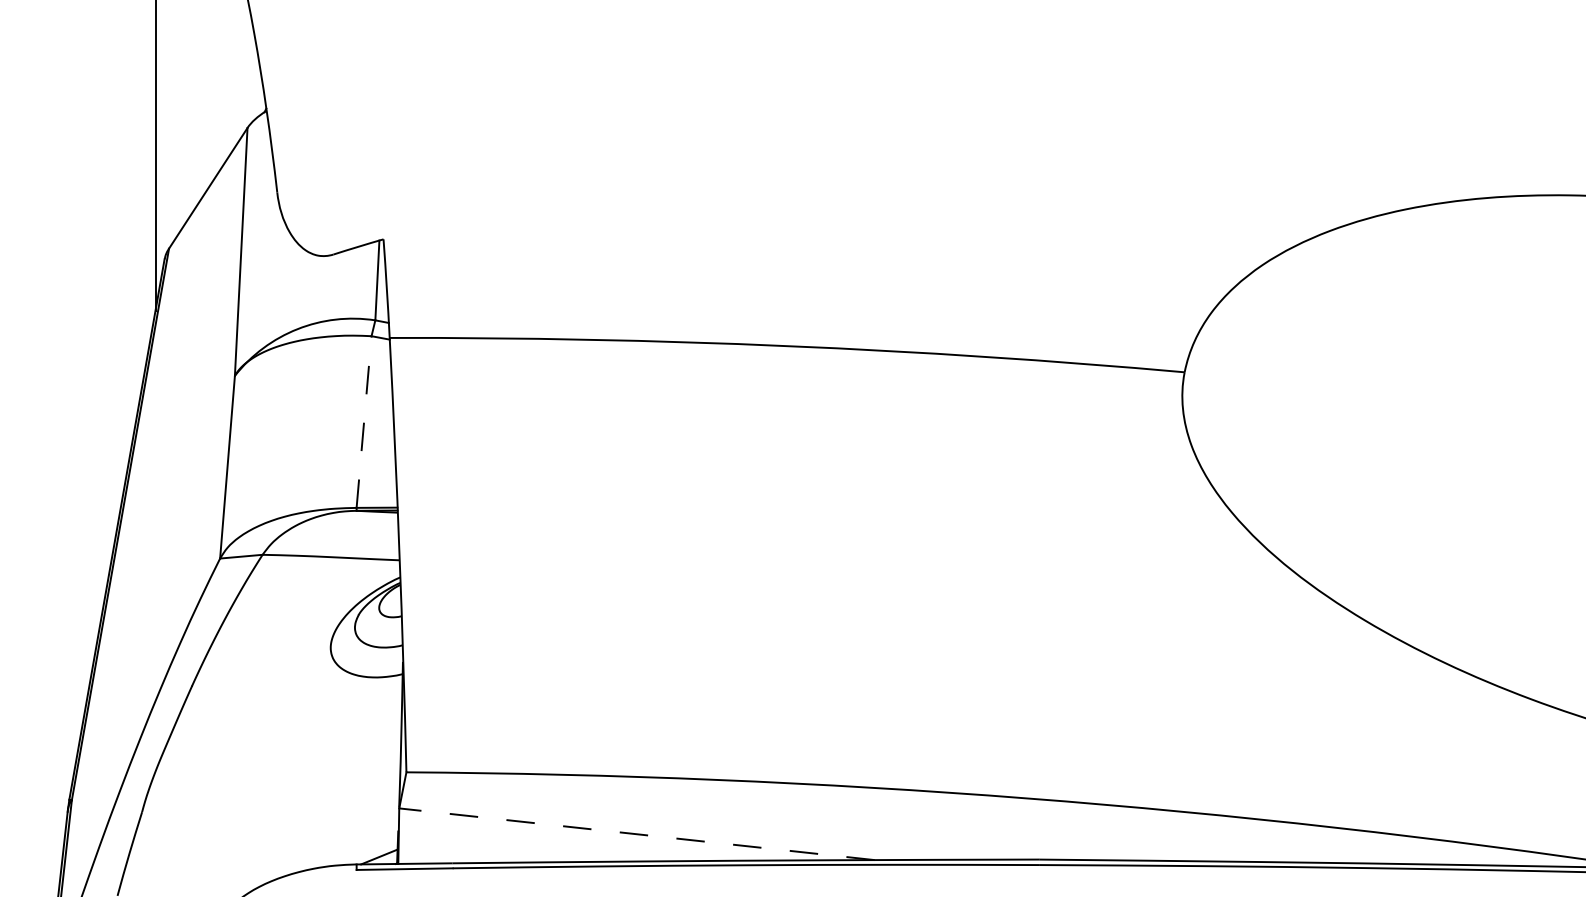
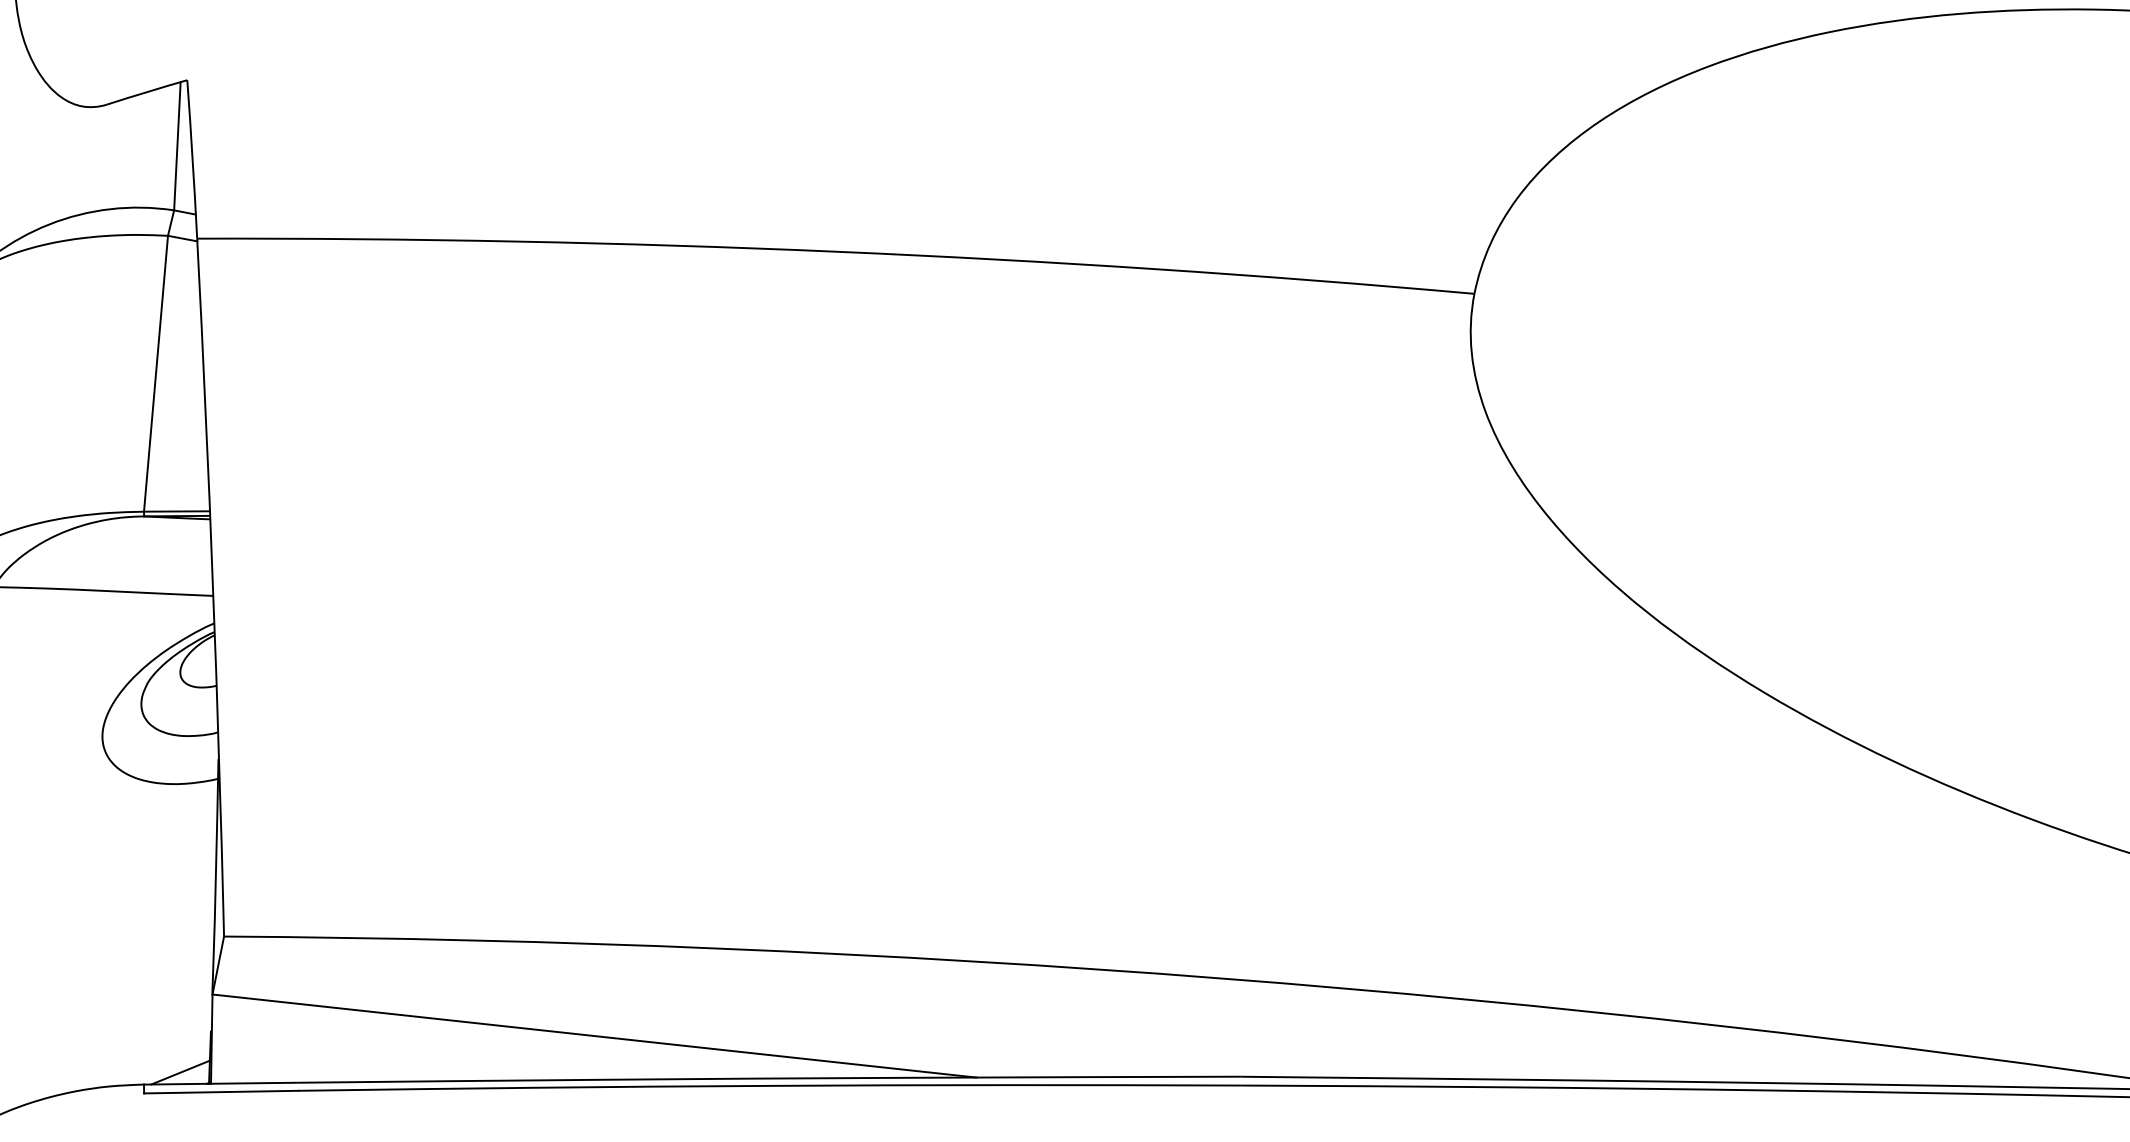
line: (364, 421) -> (156, 372), dashed -> solid
line: (636, 834) -> (593, 1036), dashed -> solid

